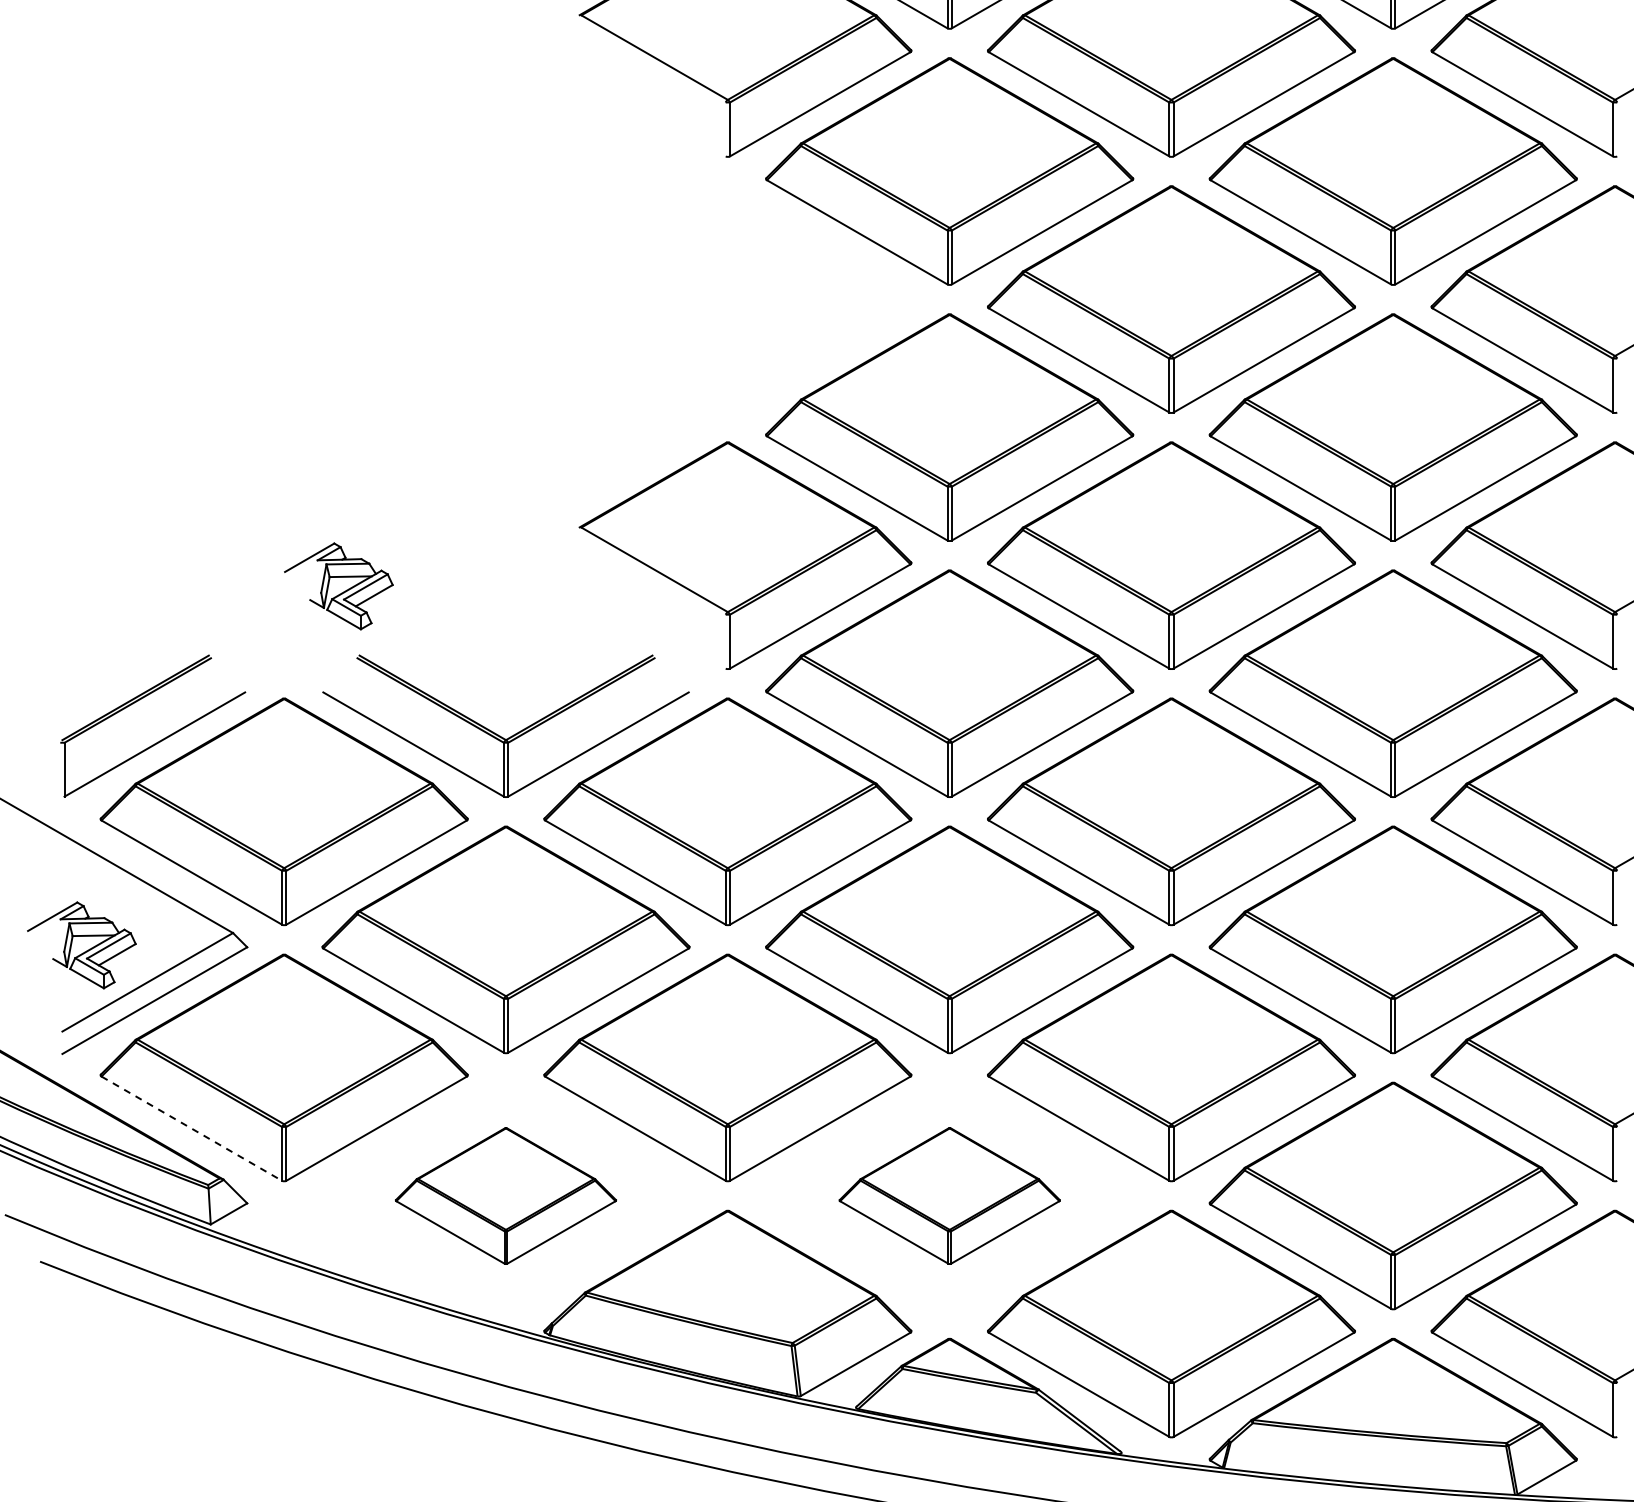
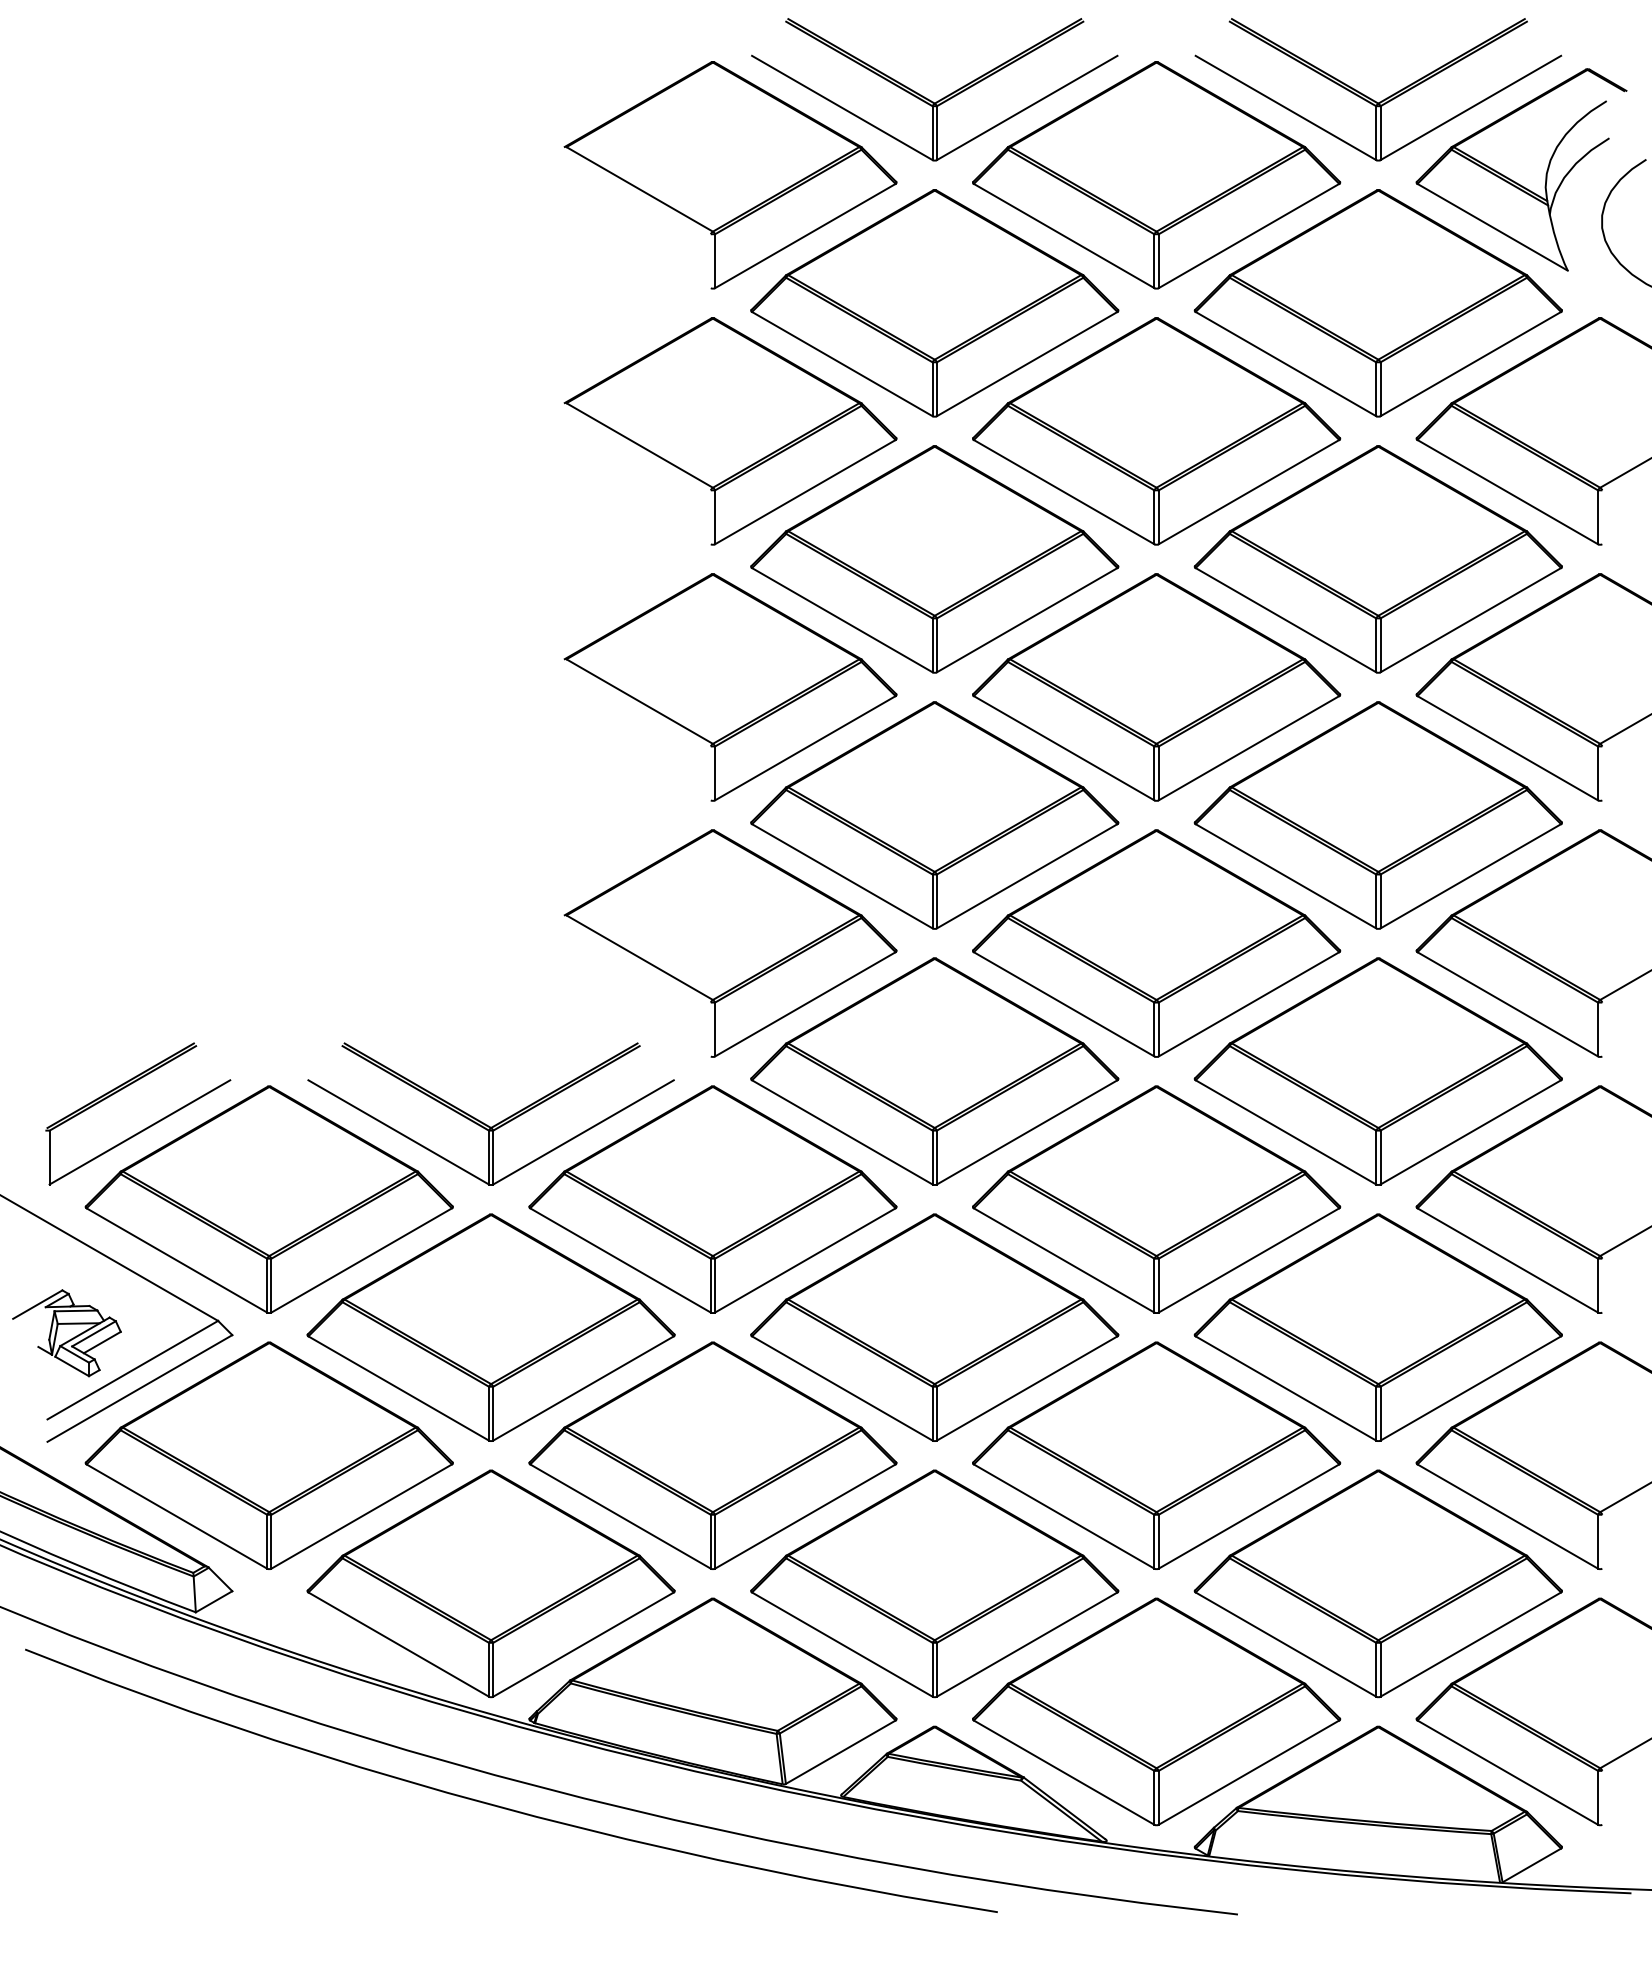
part: (745, 299) -> (730, 687), added
part: (338, 586) -> (323, 974), removed
line: (192, 1128) -> (177, 1516), dashed -> solid
part: (505, 1195) -> (490, 1583), size x1.67
part: (949, 1195) -> (934, 1583), size x1.67

